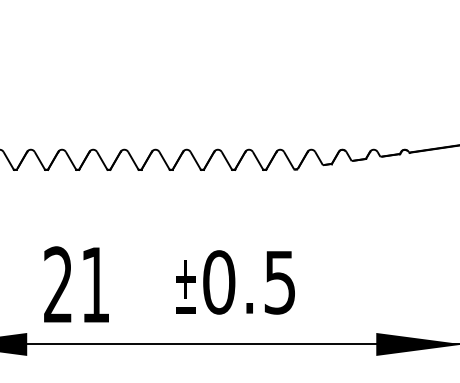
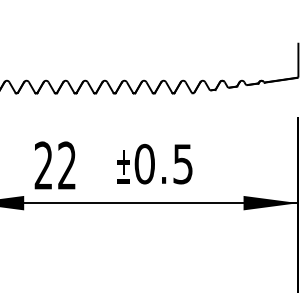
text: (94, 284) -> (66, 165), 21 -> 22

